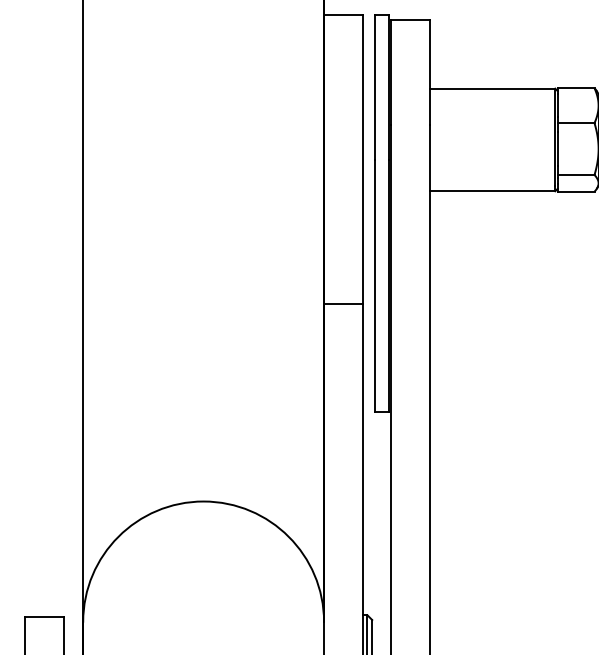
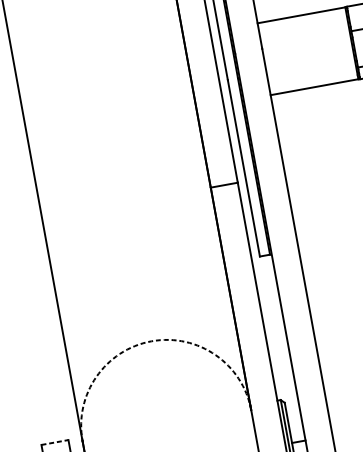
arc: (203, 501) -> (151, 341), solid -> dashed
line: (45, 617) -> (55, 442), solid -> dashed

